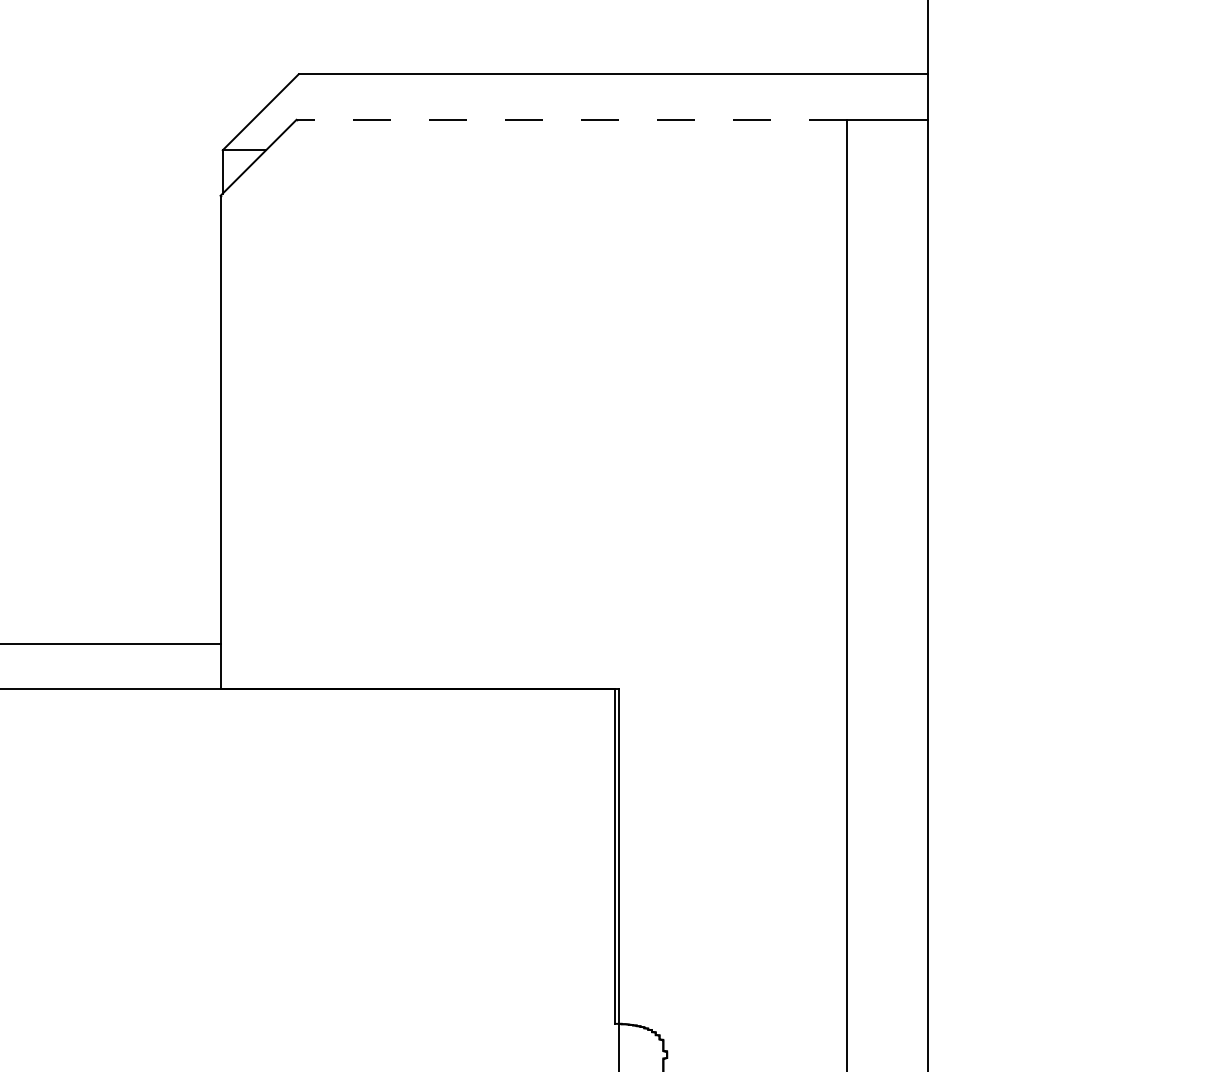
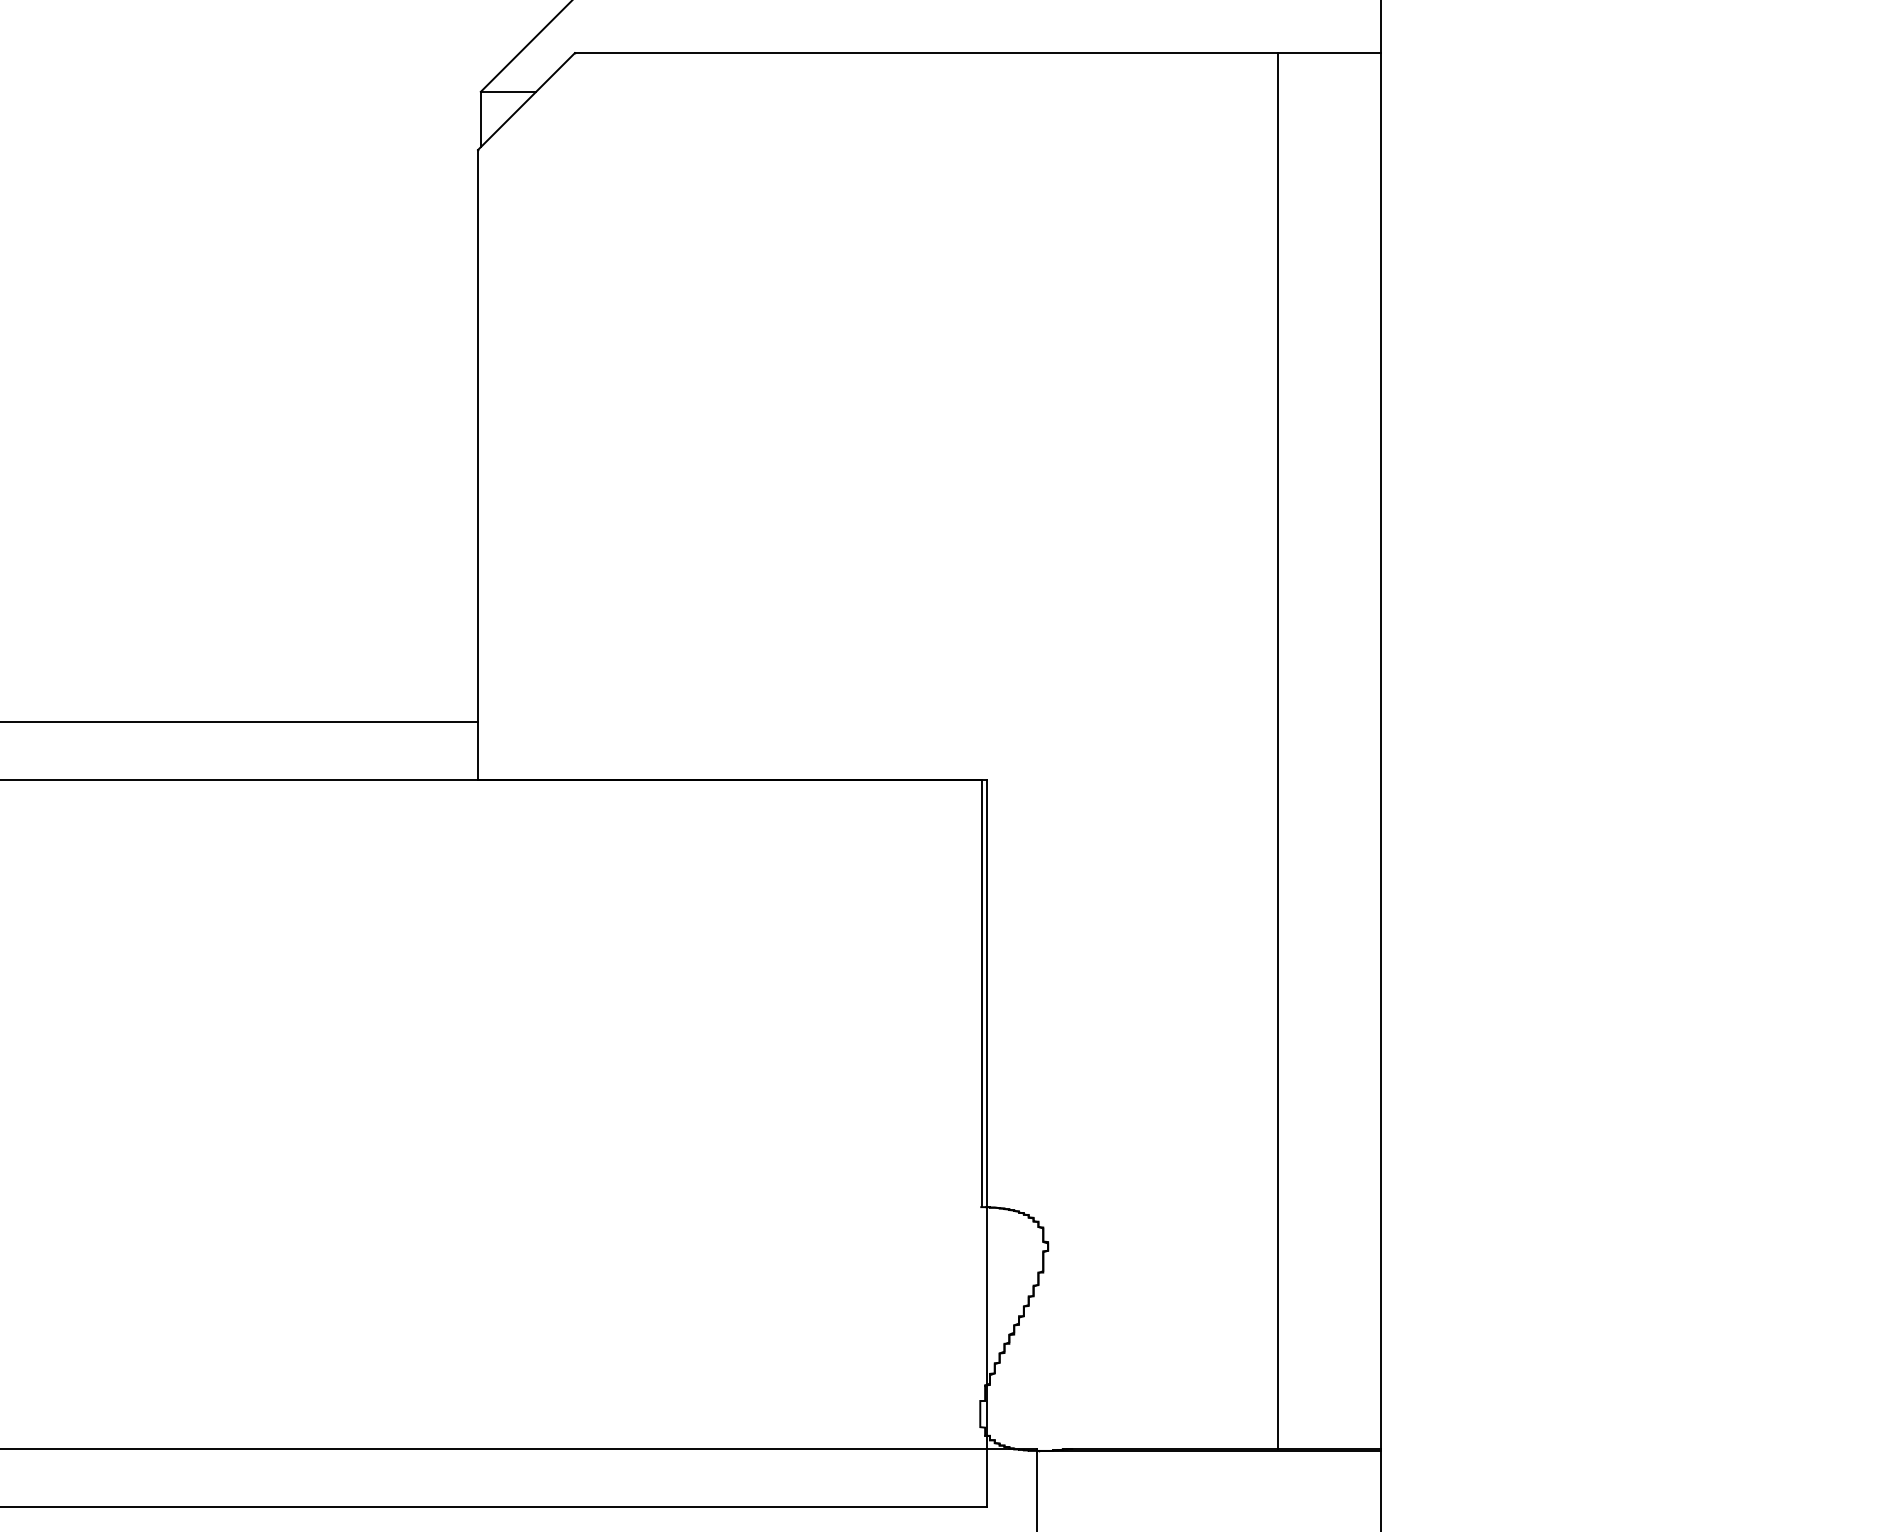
line: (571, 120) -> (925, 53), dashed -> solid

